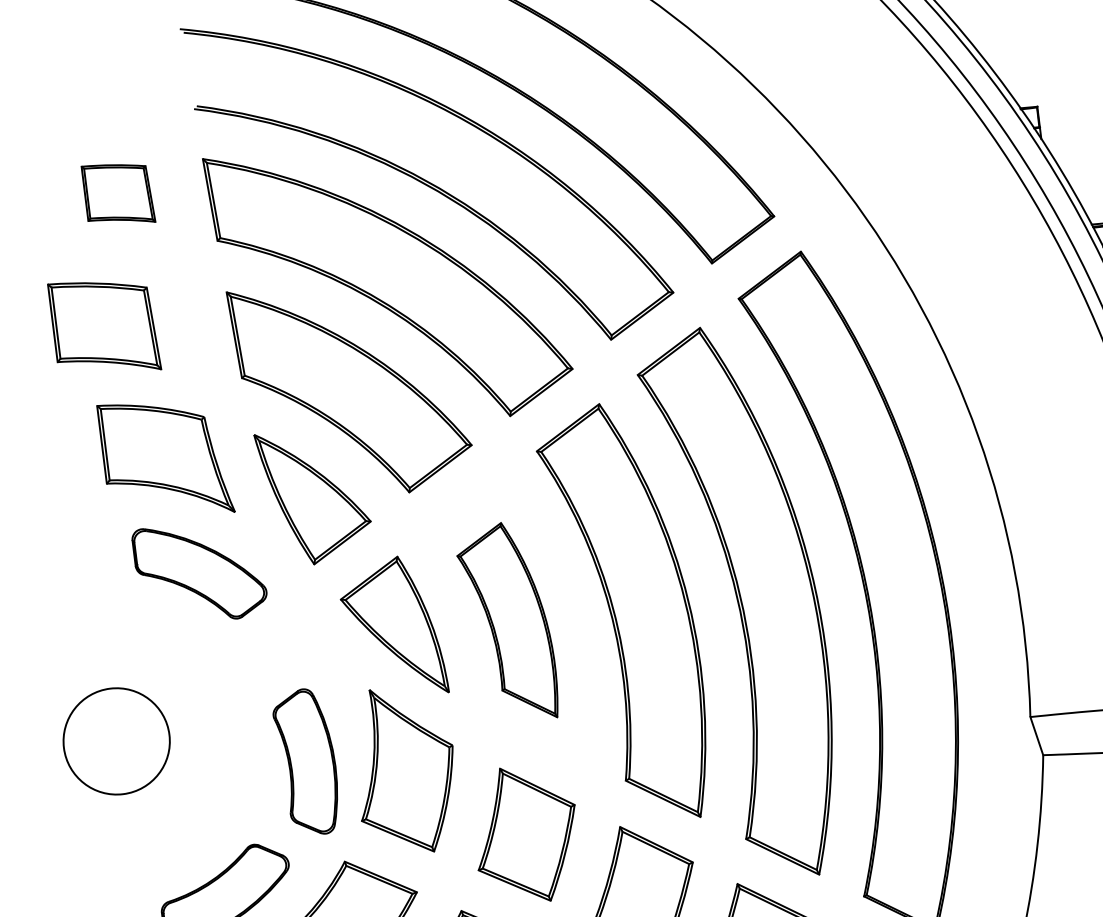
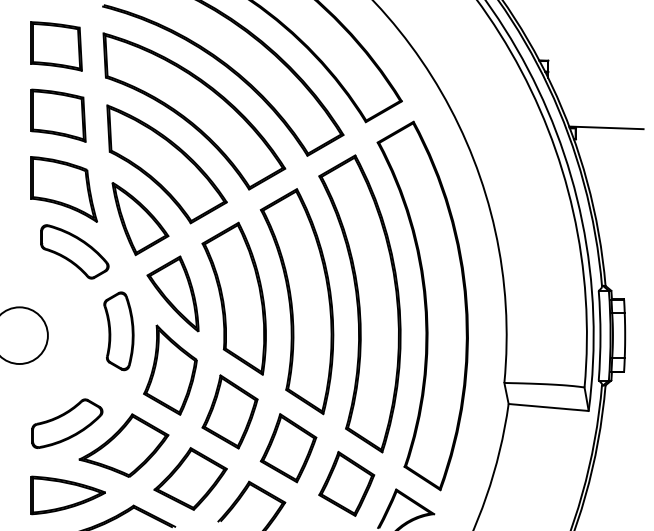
part: (118, 194) -> (56, 46), size x1.43
part: (104, 326) -> (58, 115), moved
part: (506, 622) -> (233, 298), size x1.43
part: (306, 762) -> (118, 331), moved

